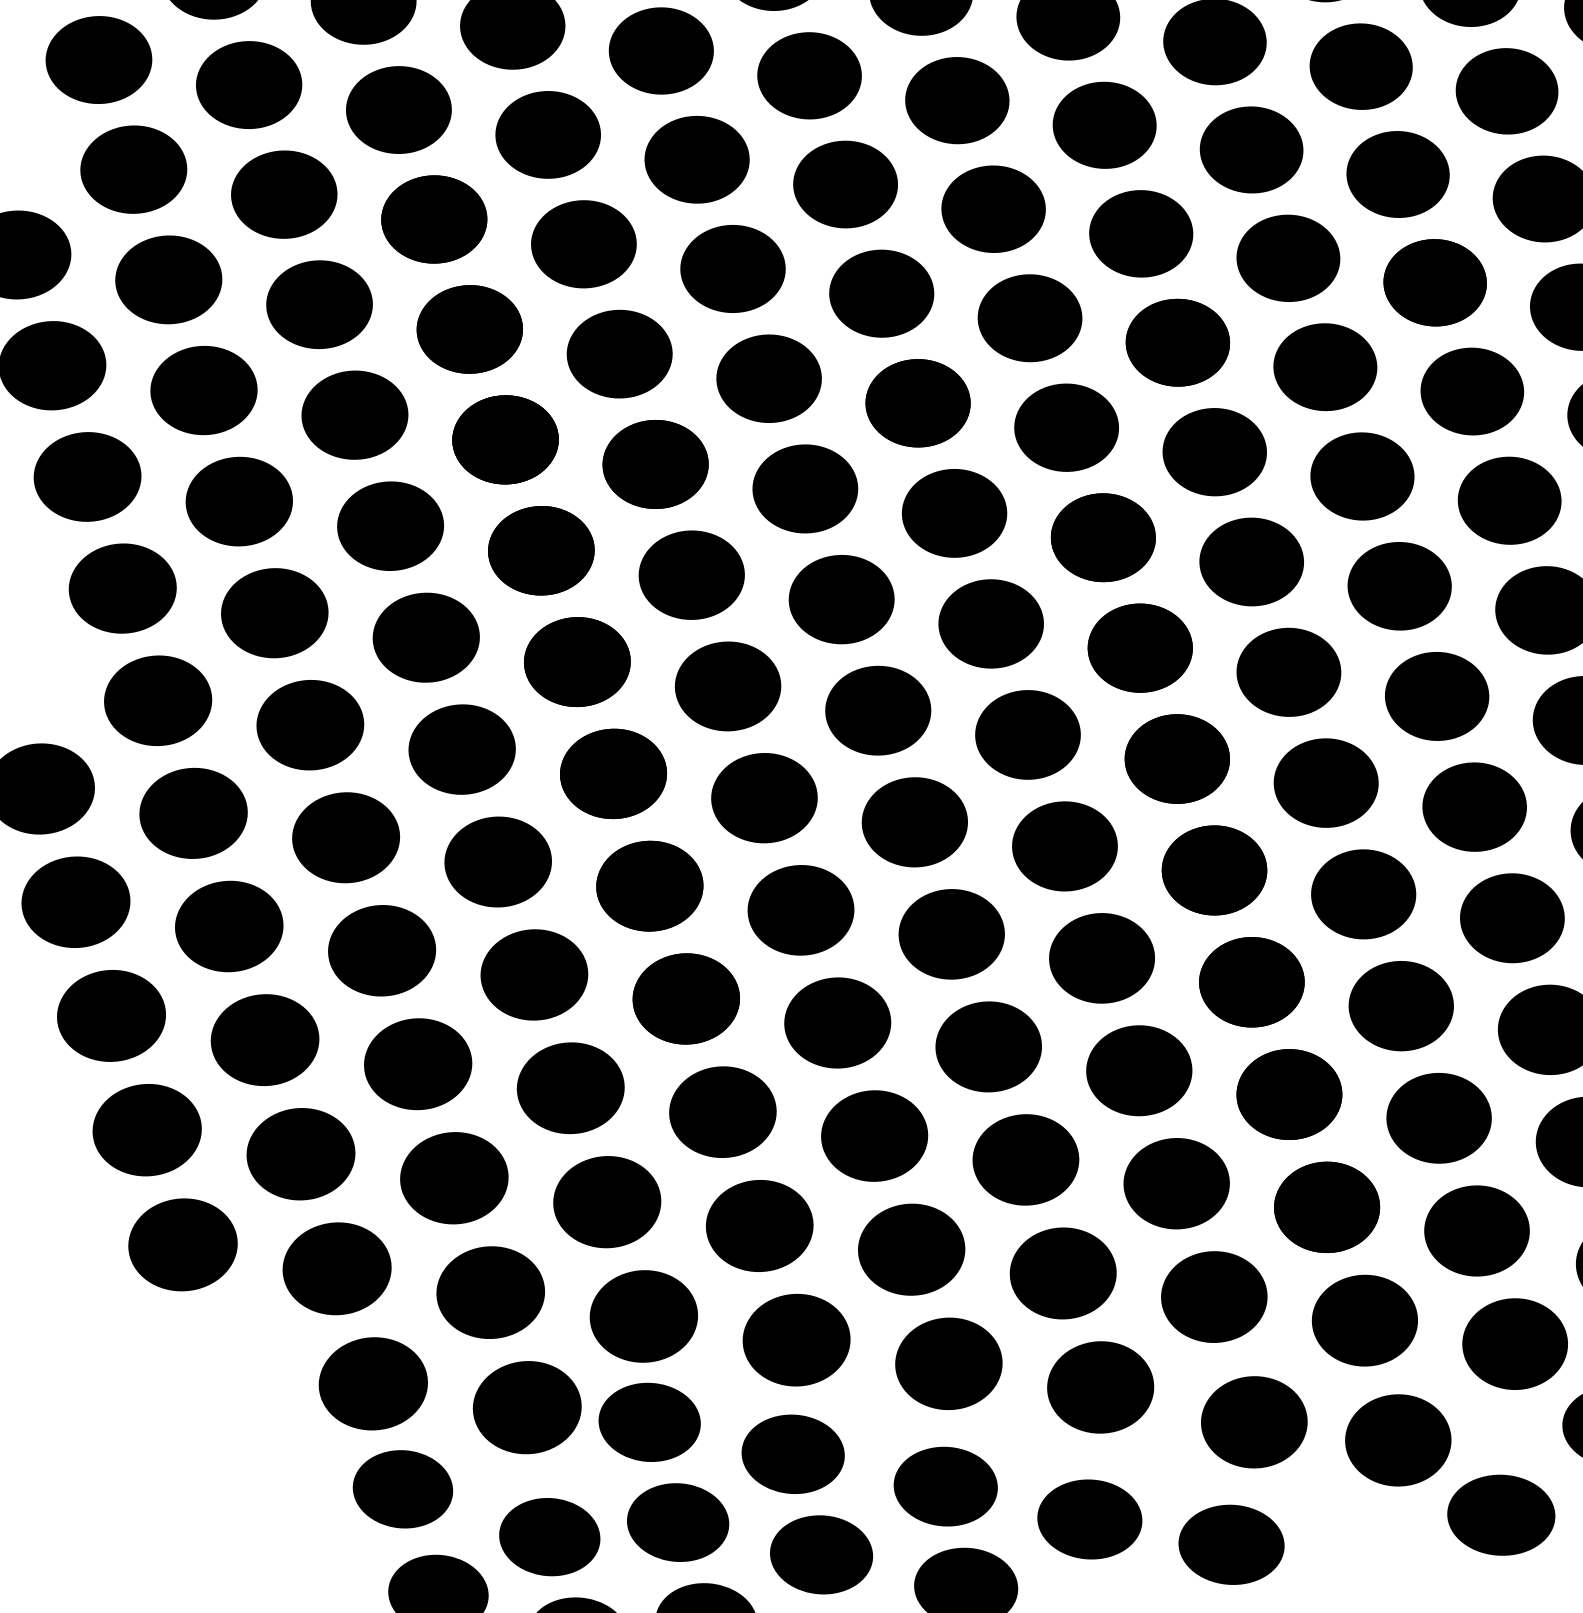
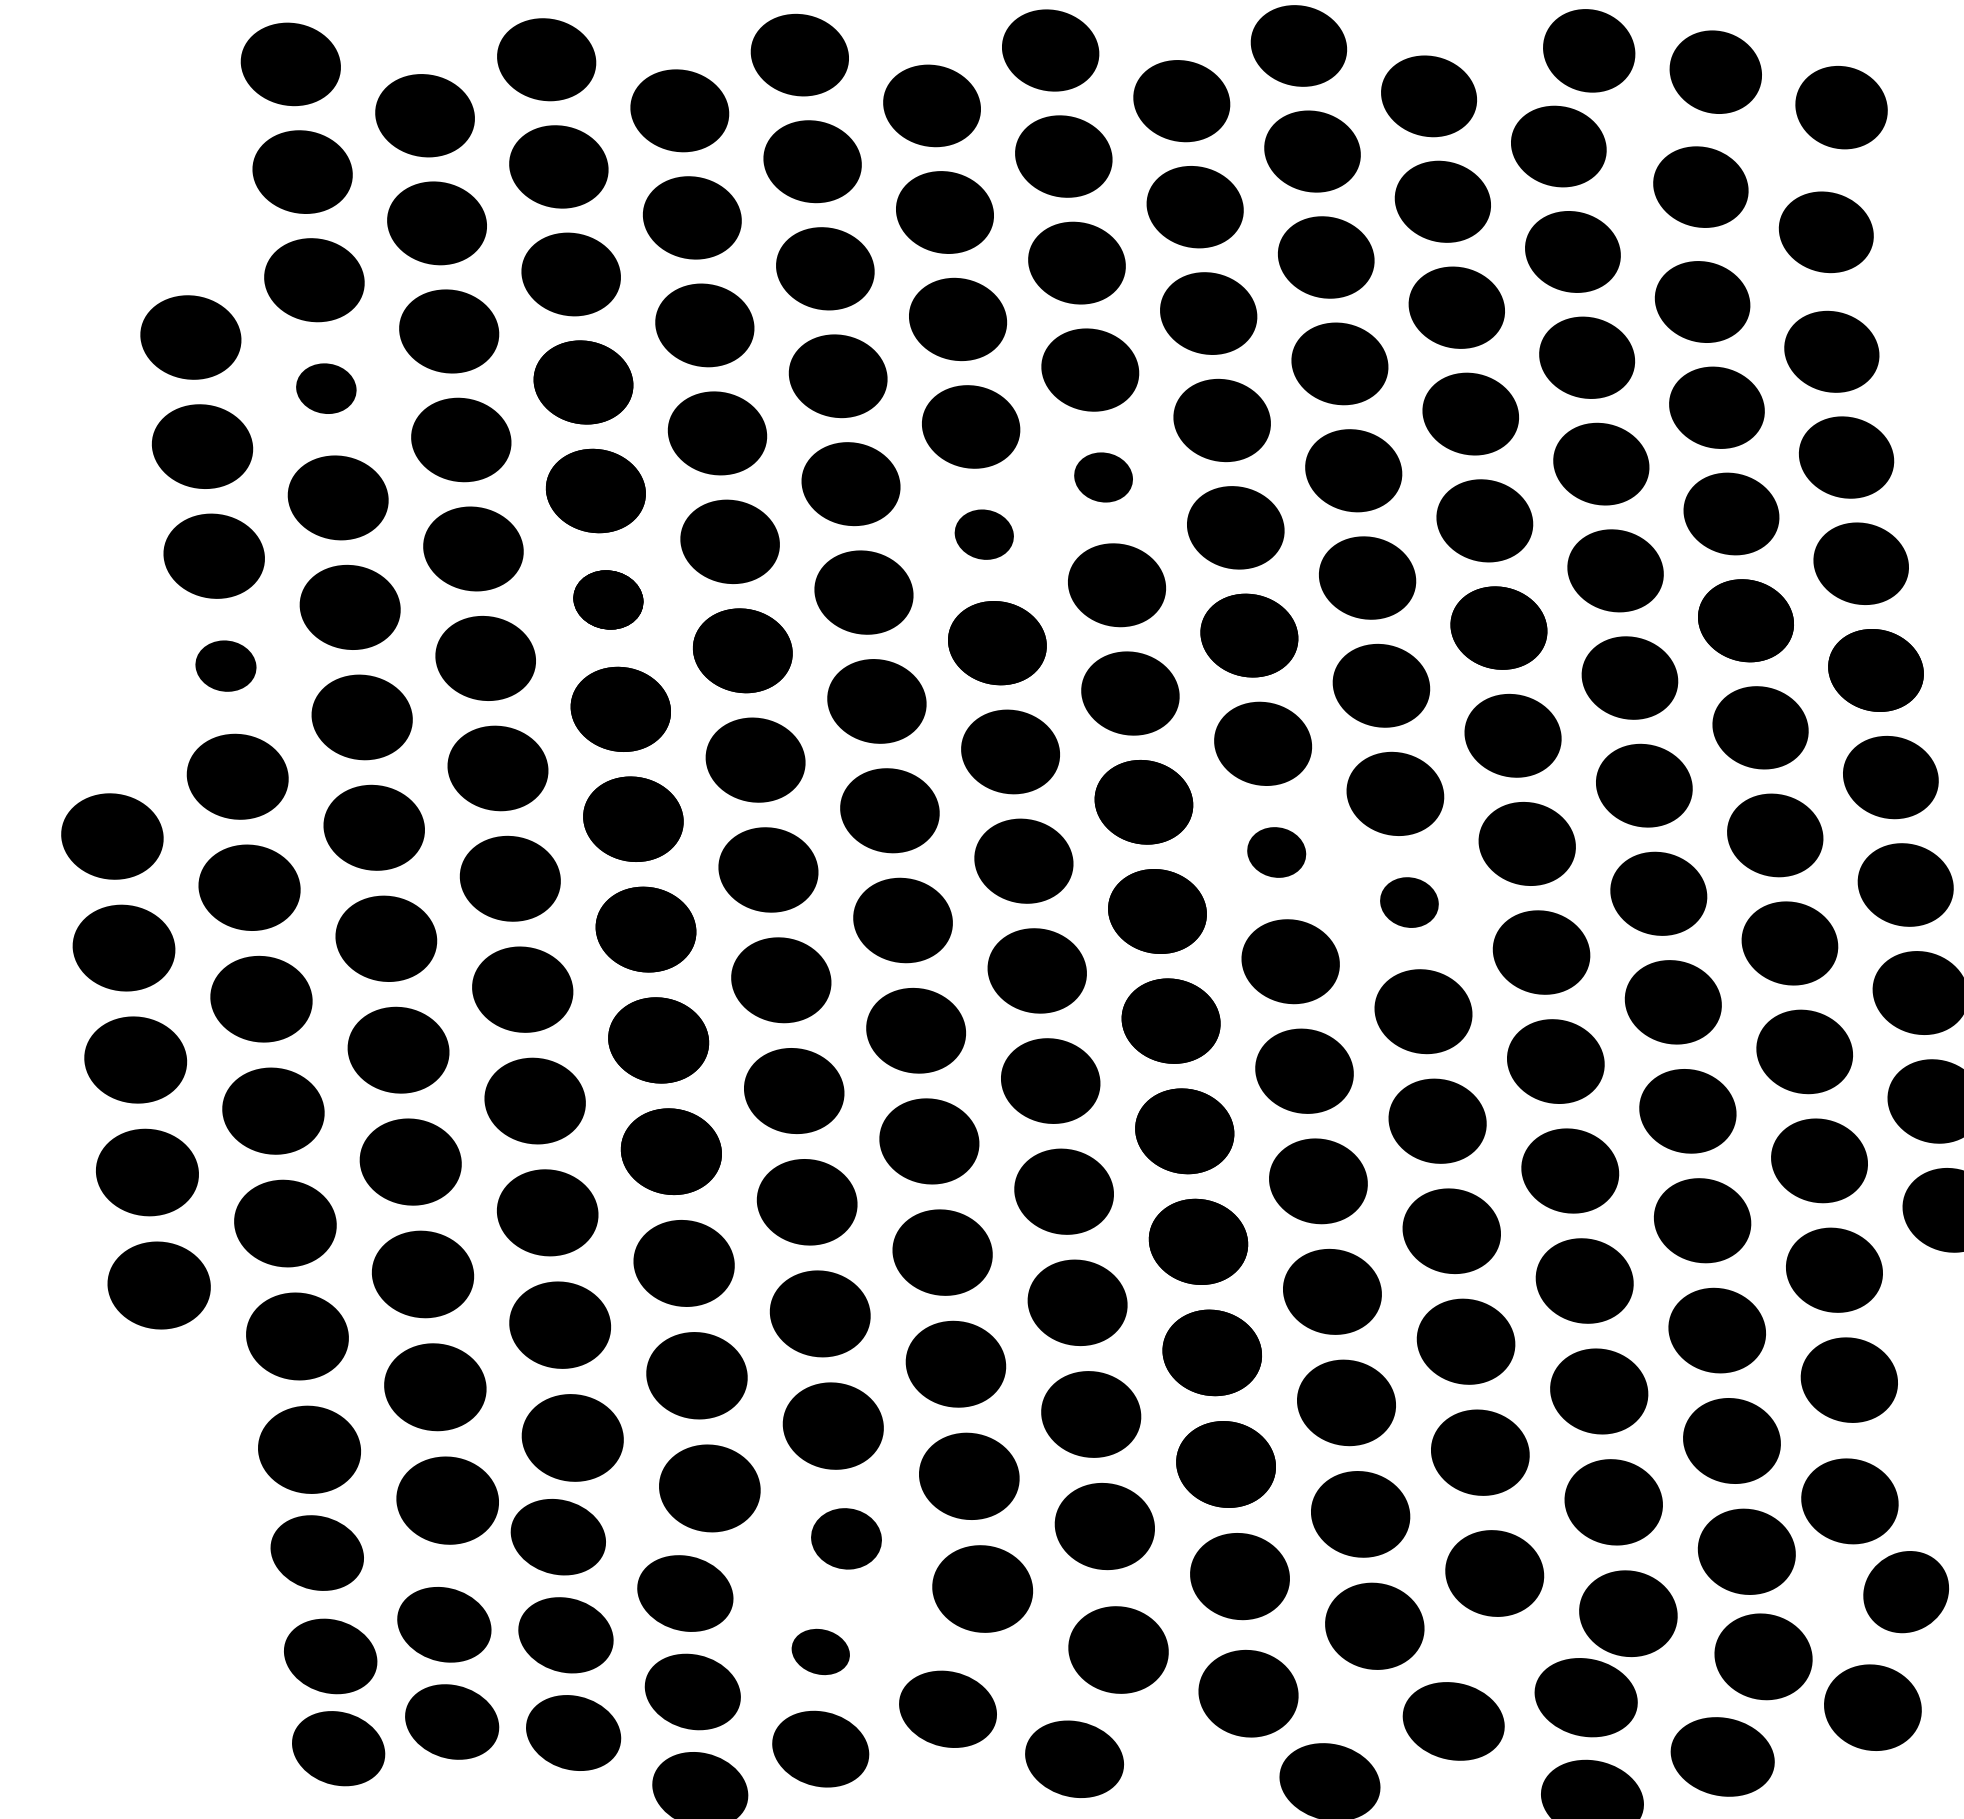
part: (993, 209) -> (1103, 477), size x0.6
part: (168, 279) -> (326, 388), size x0.6
part: (881, 293) -> (984, 534), size x0.6
part: (505, 439) -> (608, 599), size x0.7
part: (1251, 562) -> (1276, 852), size x0.6
part: (1399, 586) -> (1409, 902), size x0.6
part: (122, 587) -> (225, 665), size x0.6
part: (948, 1363) -> (846, 1538), size x0.7
part: (945, 1486) -> (820, 1651), size x0.6

